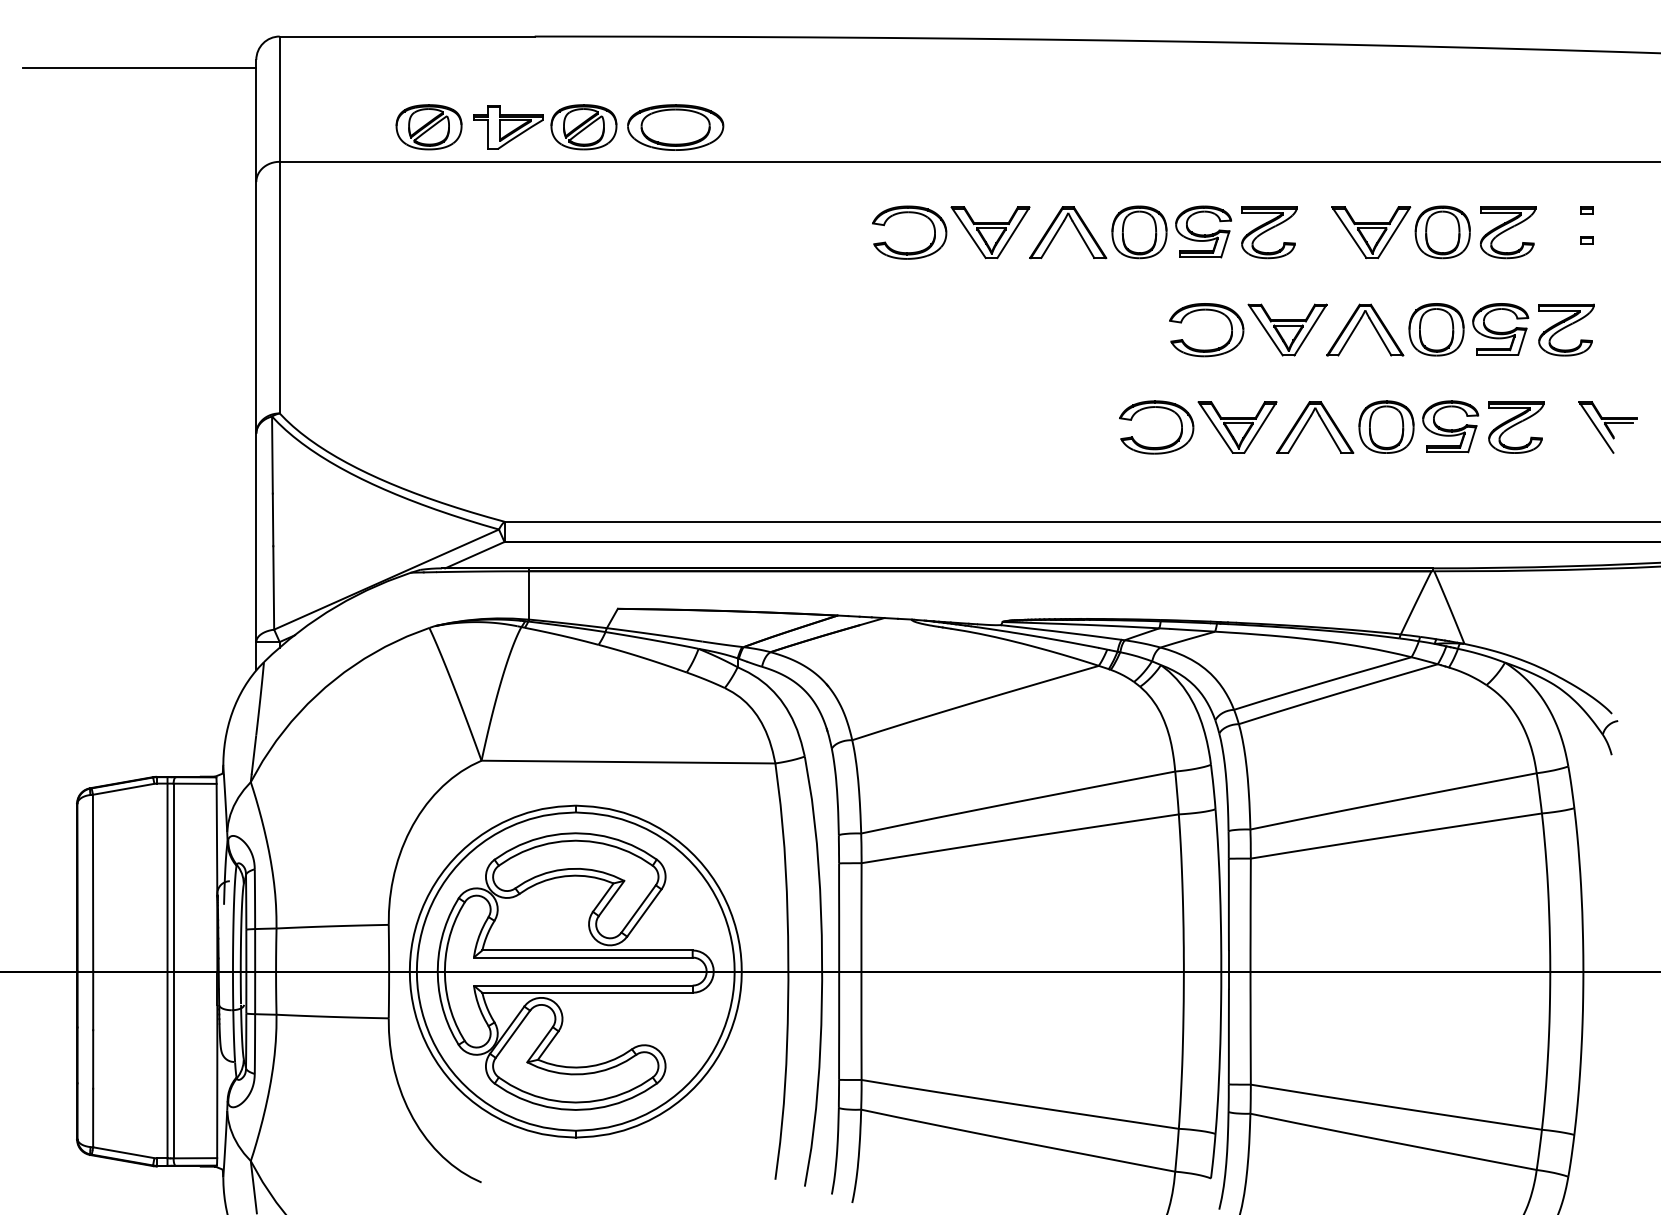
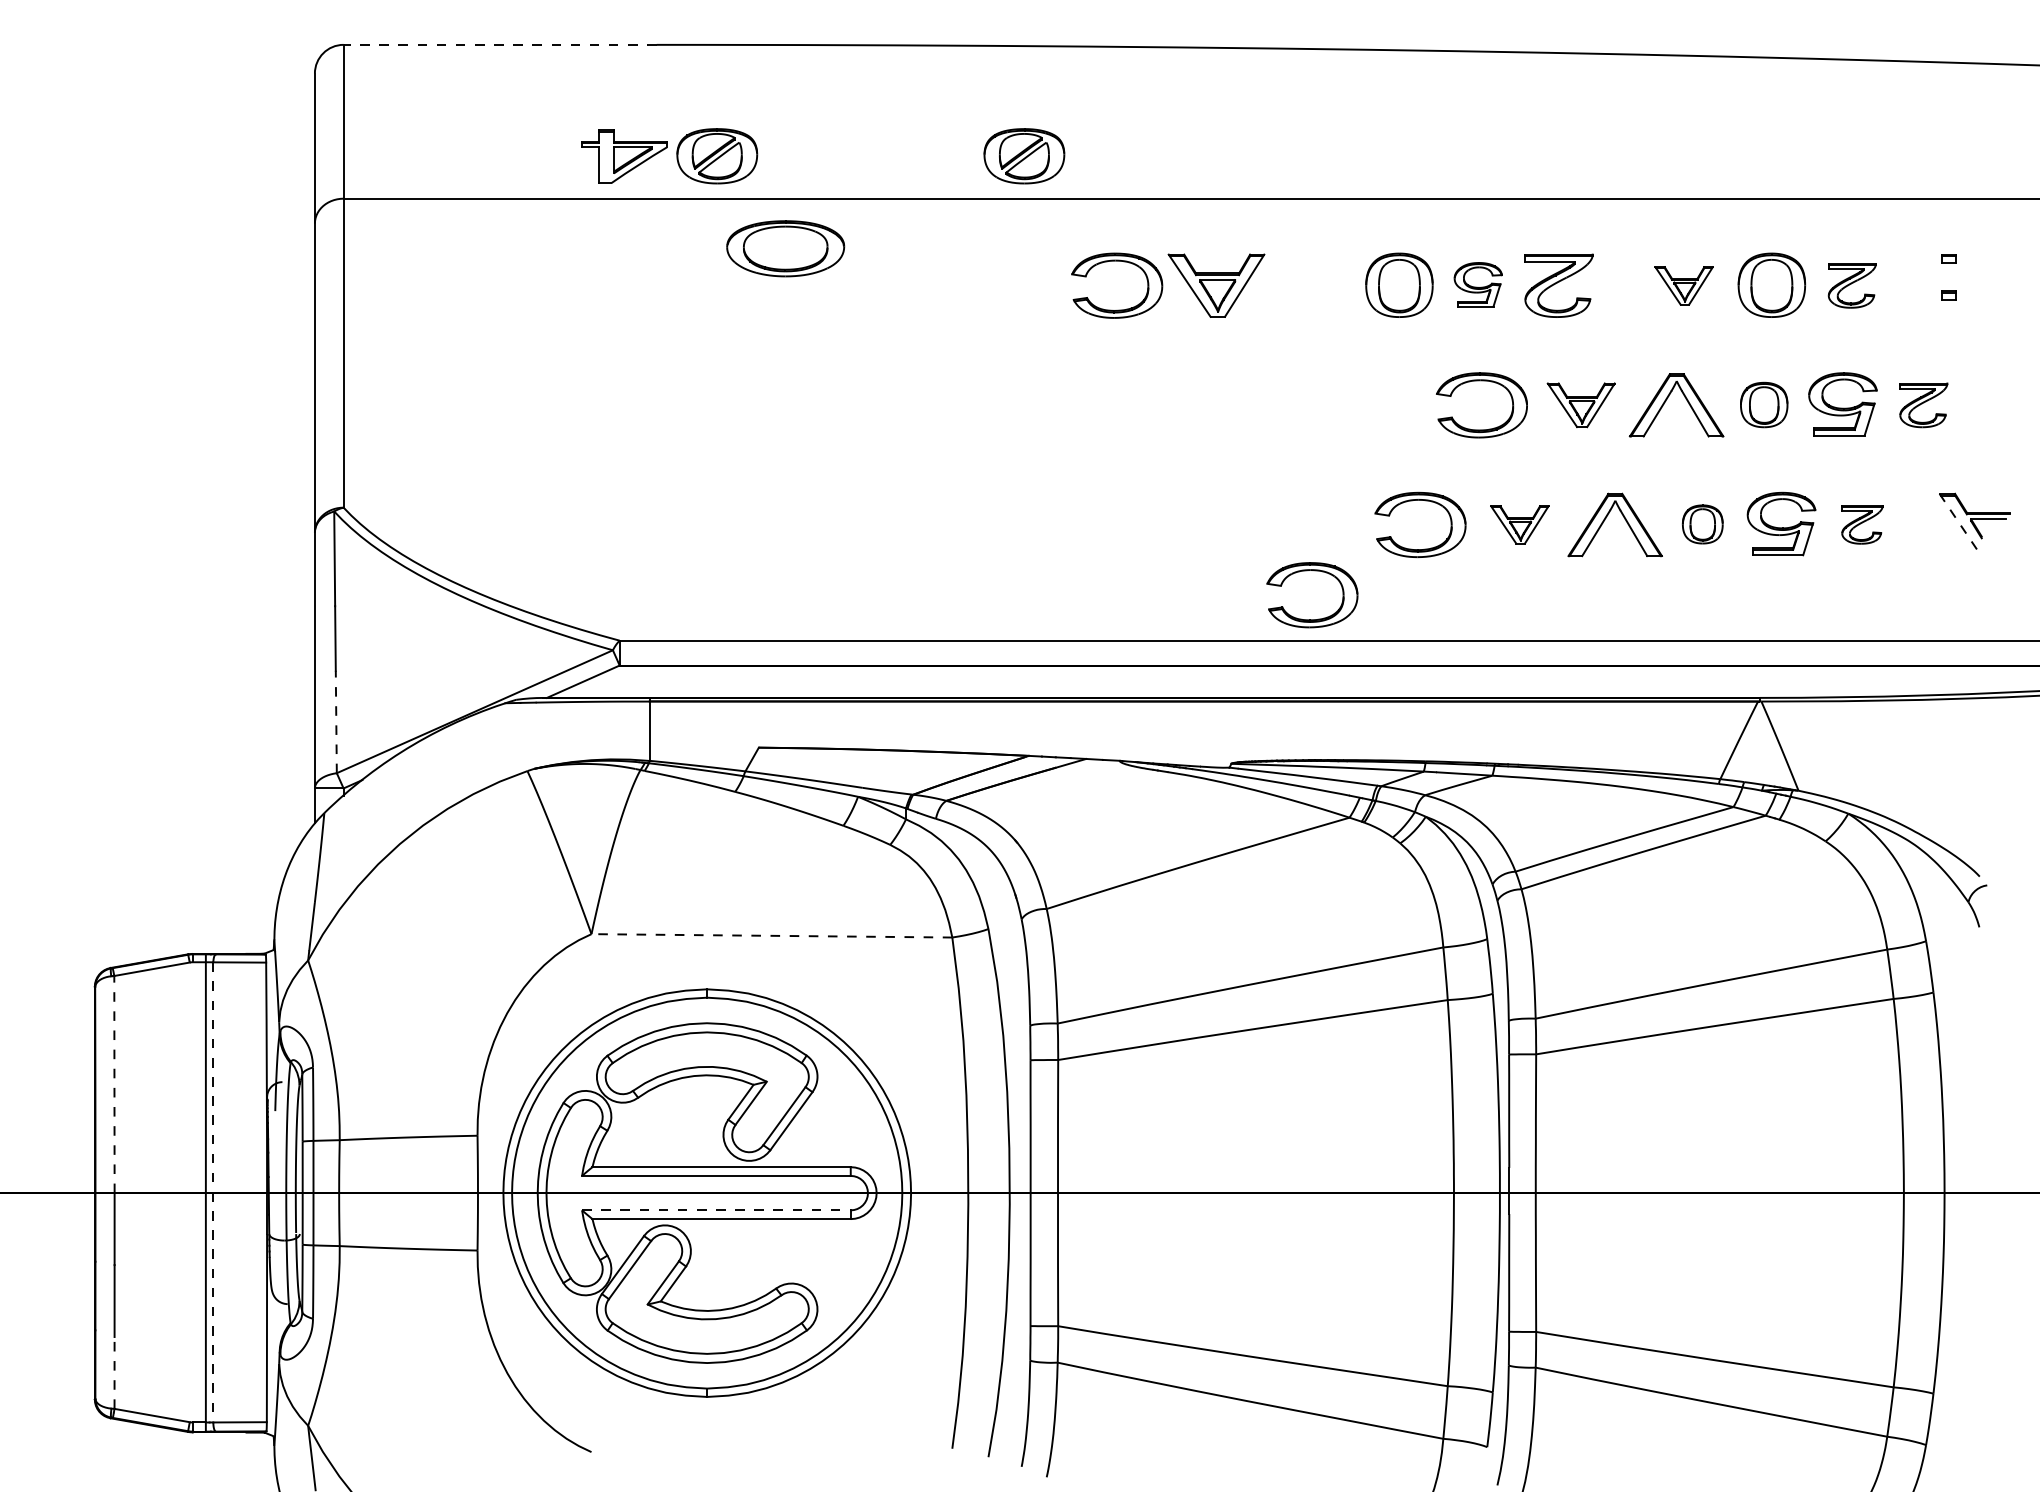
line: (406, 36) -> (499, 44), solid -> dashed
line: (139, 67) -> (171, 82), removed
part: (428, 127) -> (1023, 156), moved
part: (675, 127) -> (785, 248), moved
part: (1075, 228) -> (1320, 280), removed
part: (1203, 231) -> (1478, 284), size x0.7
part: (1371, 232) -> (1684, 285), size x0.6
part: (1508, 232) -> (1852, 285), size x0.7
part: (1287, 329) -> (1581, 404), size x0.7
part: (1436, 329) -> (1764, 404), size x0.7
part: (1566, 329) -> (1923, 404), size x0.7
part: (1386, 426) -> (1702, 523), size x0.6
part: (1237, 427) -> (1519, 524), size x0.6
part: (1516, 427) -> (1862, 524), size x0.6
line: (1596, 427) -> (1960, 524), solid -> dashed
part: (1068, 465) -> (1312, 571), added
line: (273, 587) -> (336, 721), solid -> dashed
line: (628, 762) -> (771, 936), solid -> dashed
line: (93, 882) -> (114, 1083), solid -> dashed
line: (173, 971) -> (213, 1192), solid -> dashed
line: (583, 985) -> (716, 1210), solid -> dashed
line: (93, 1117) -> (114, 1372), solid -> dashed

